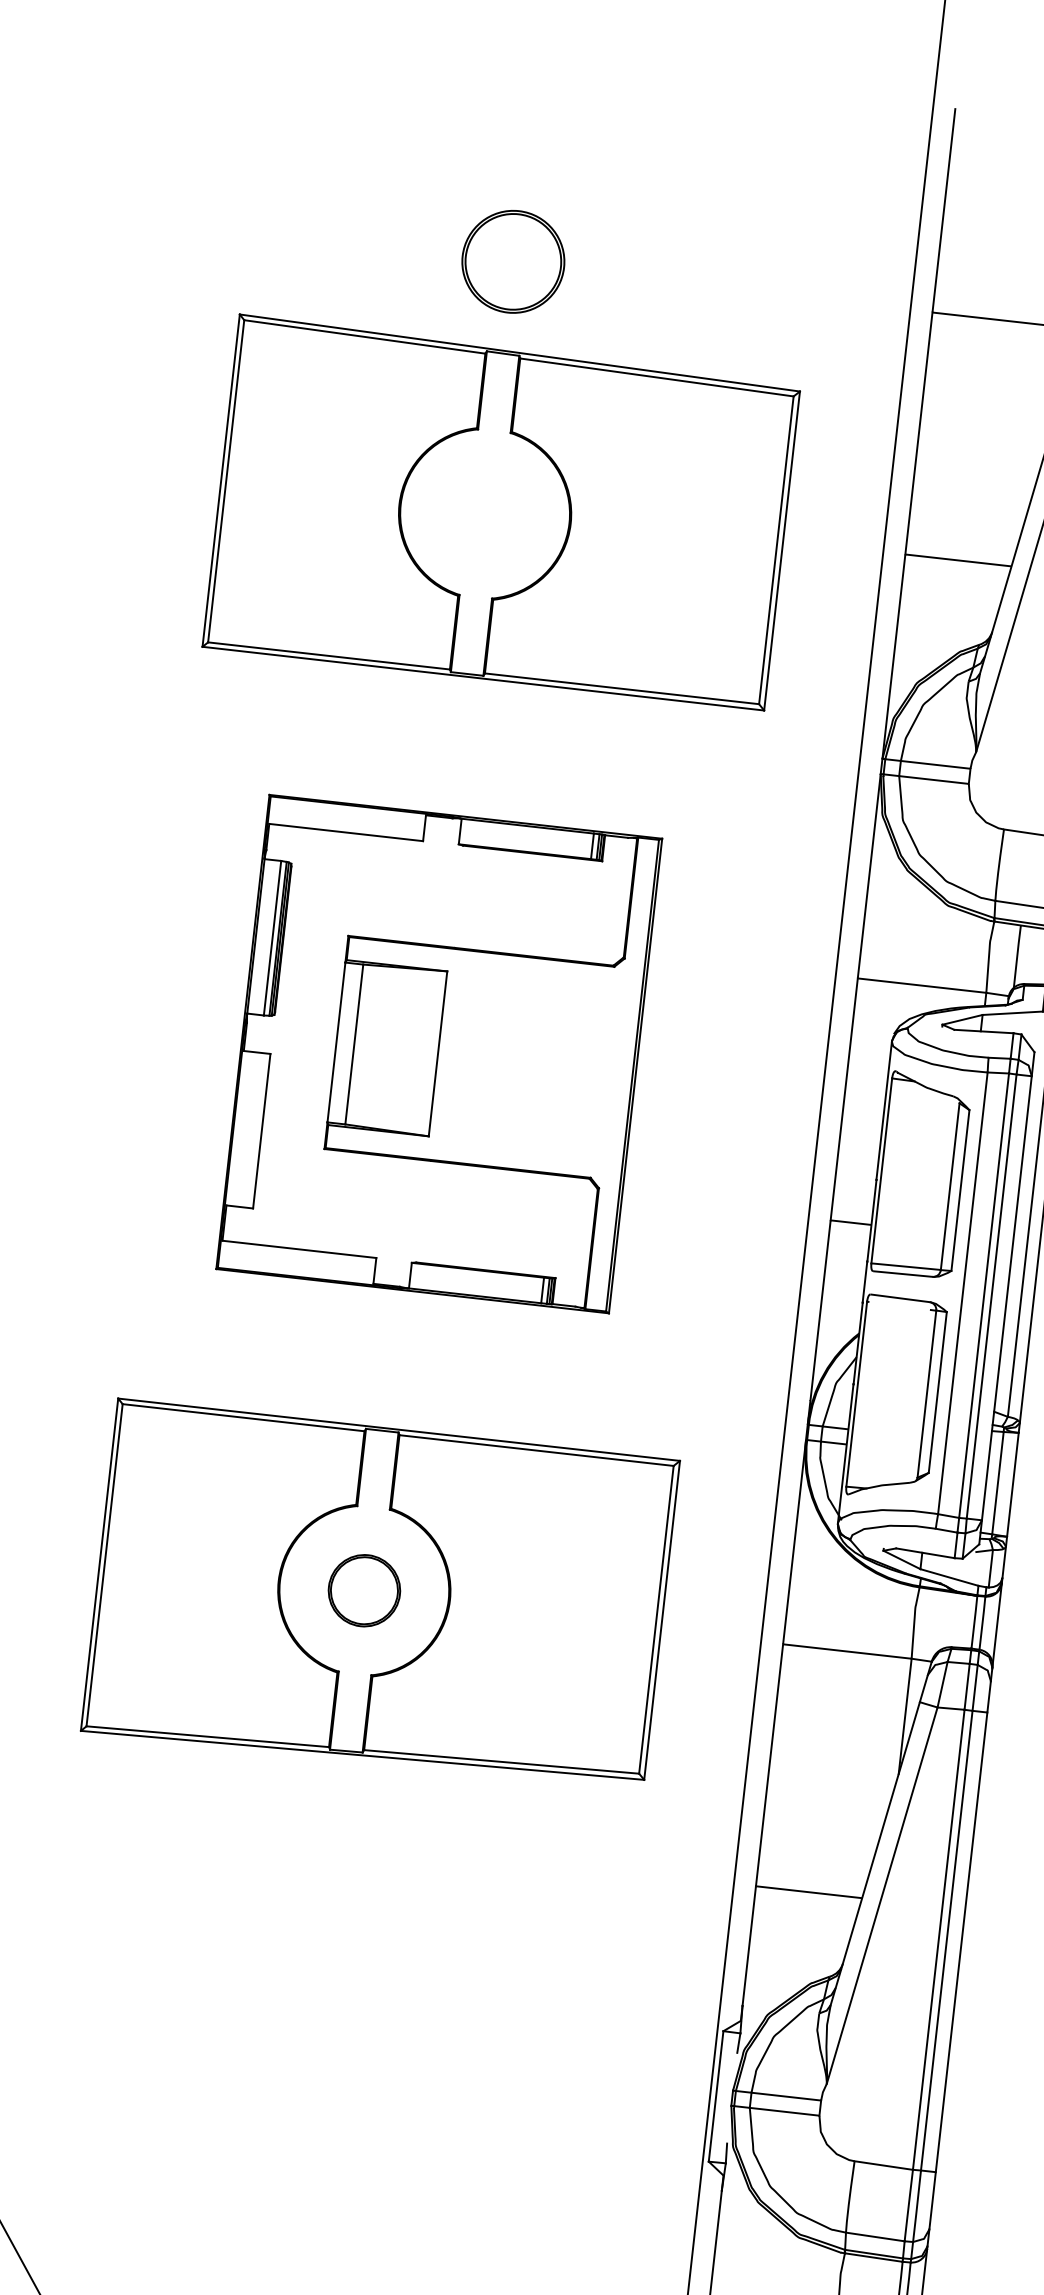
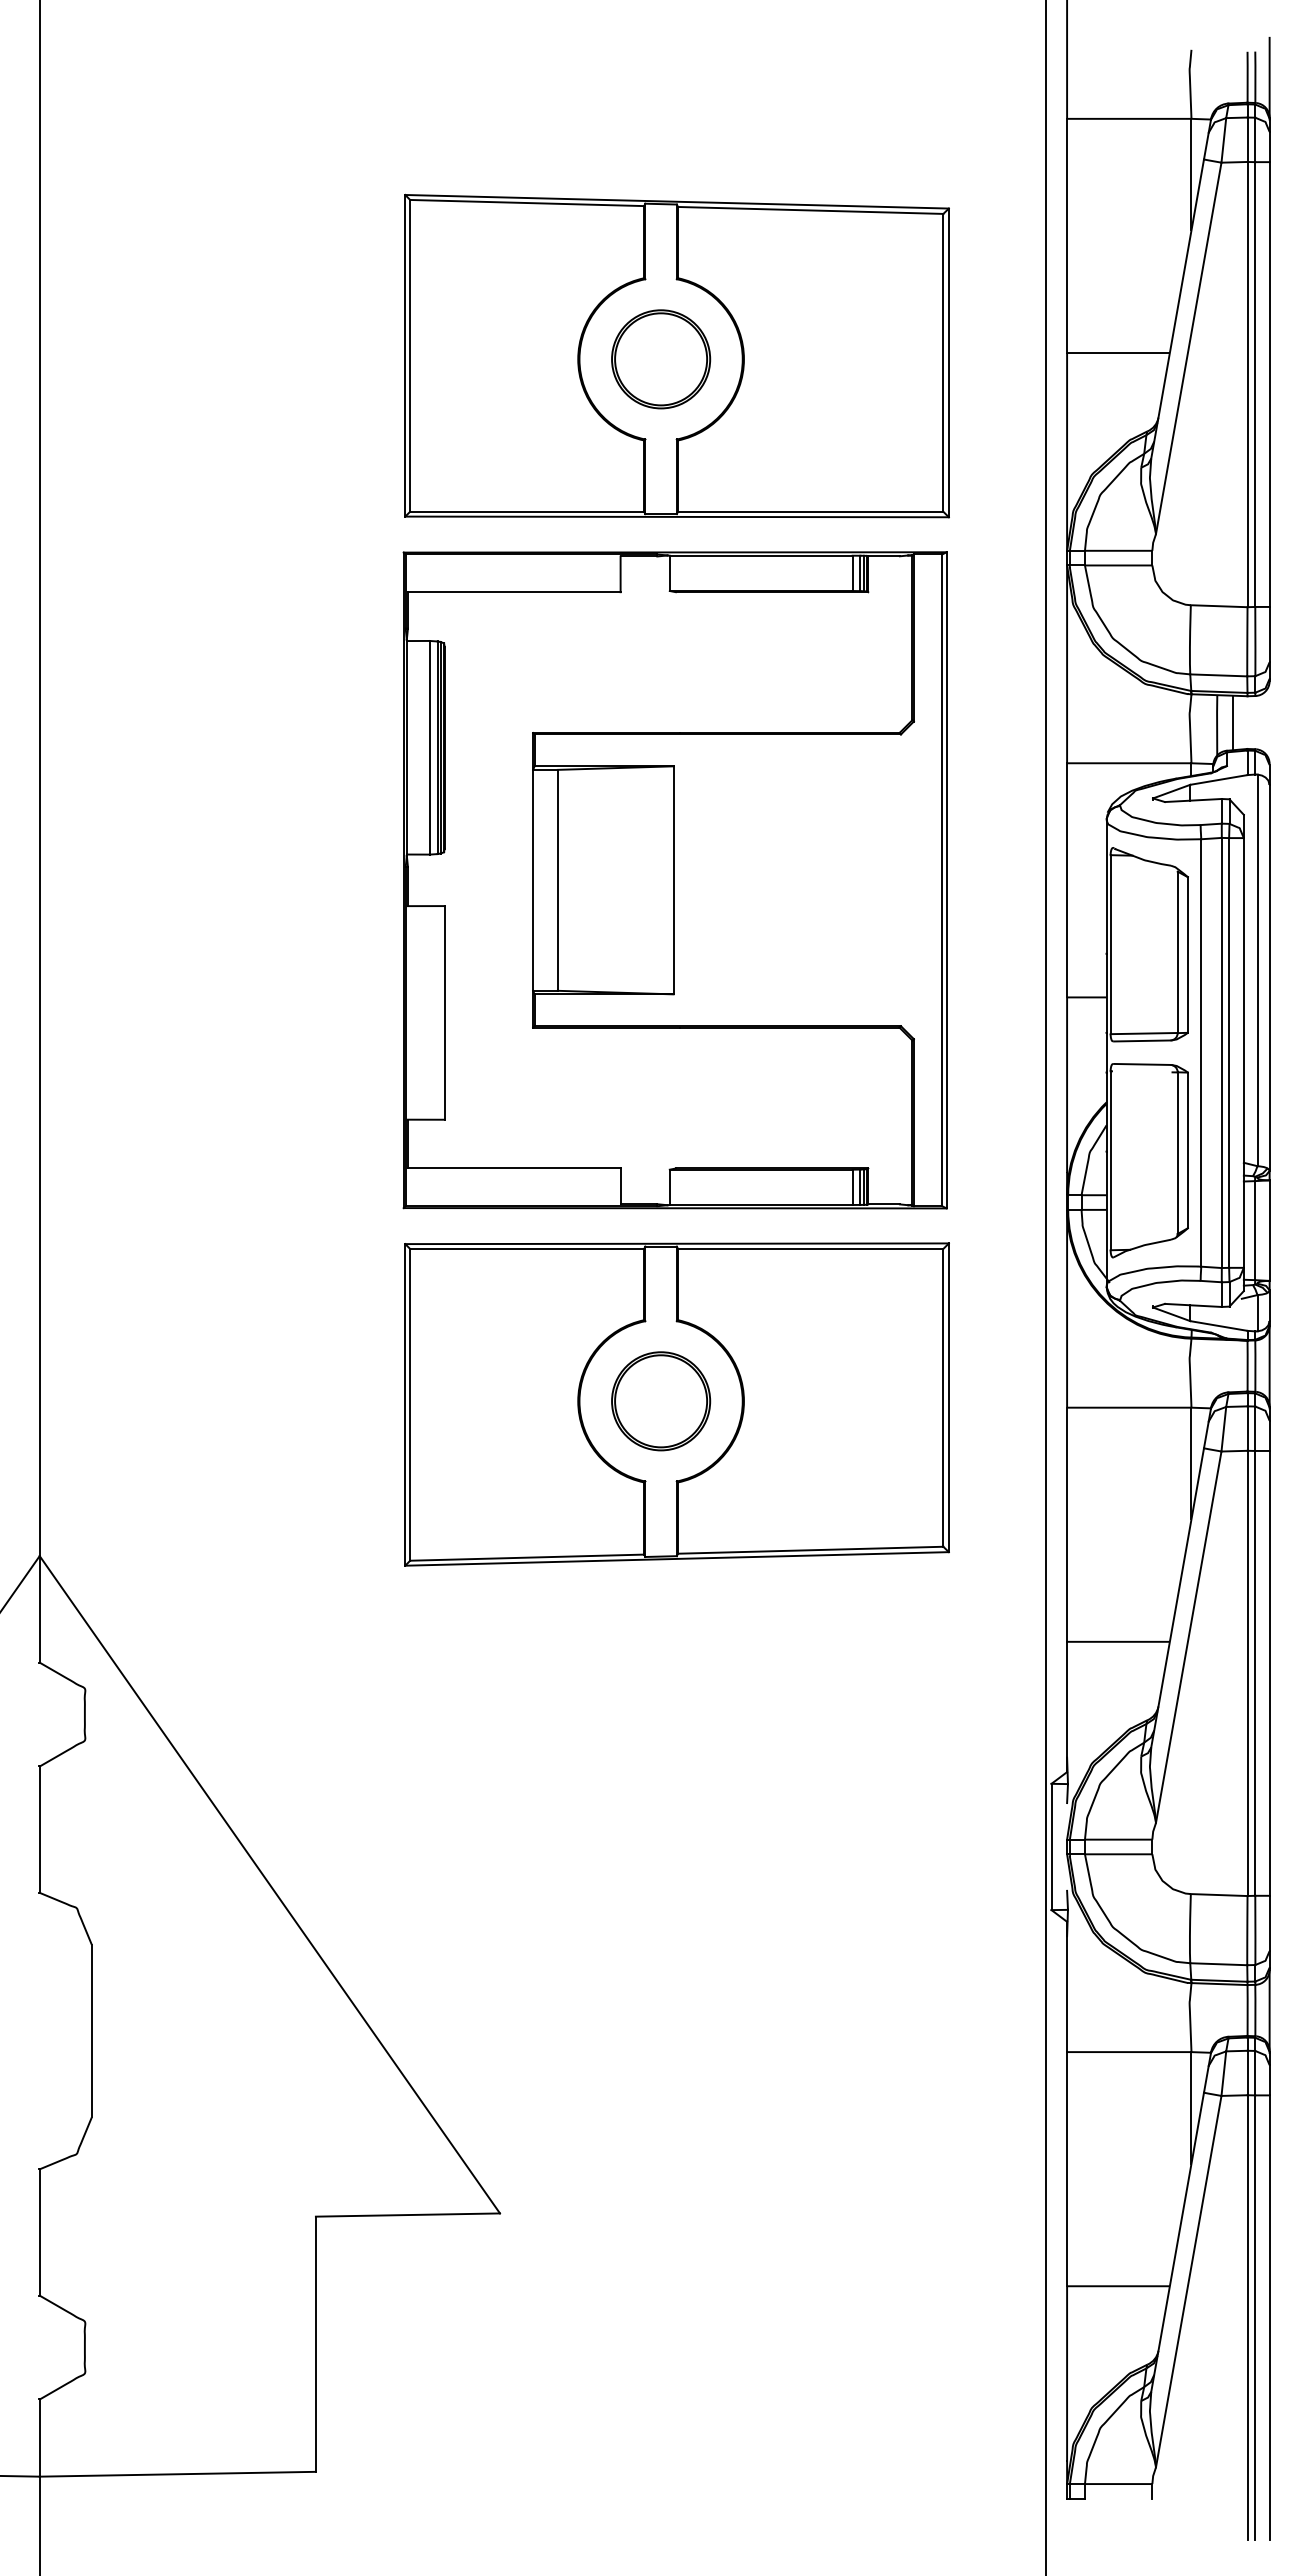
part: (513, 262) -> (661, 359), moved
line: (1033, 955) -> (1232, 722), added
part: (438, 1054) -> (674, 880), size x1.43
part: (364, 1590) -> (661, 1401), size x1.43

